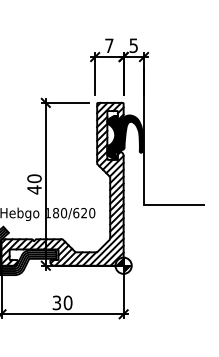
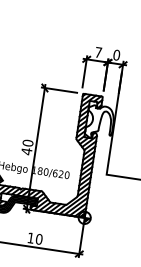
text: (133, 45) -> (116, 55), 5 -> 0
fill: (124, 137) -> (99, 122), removed
text: (56, 302) -> (30, 237), 30 -> 10

